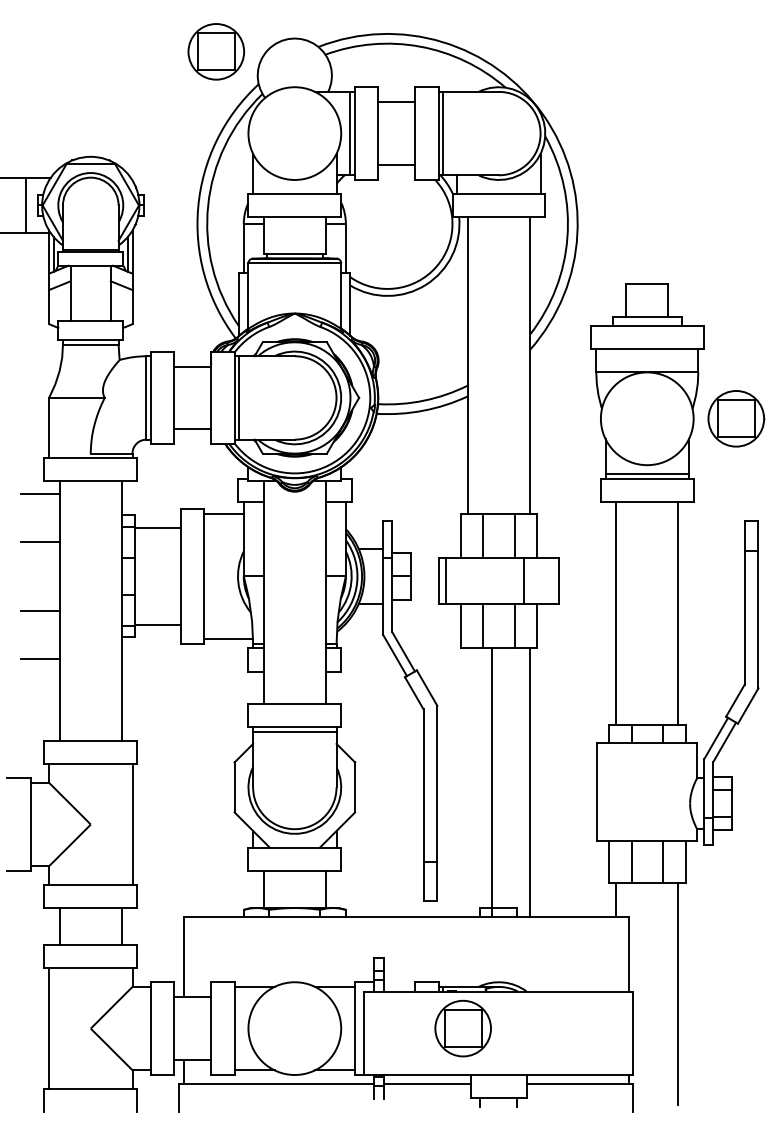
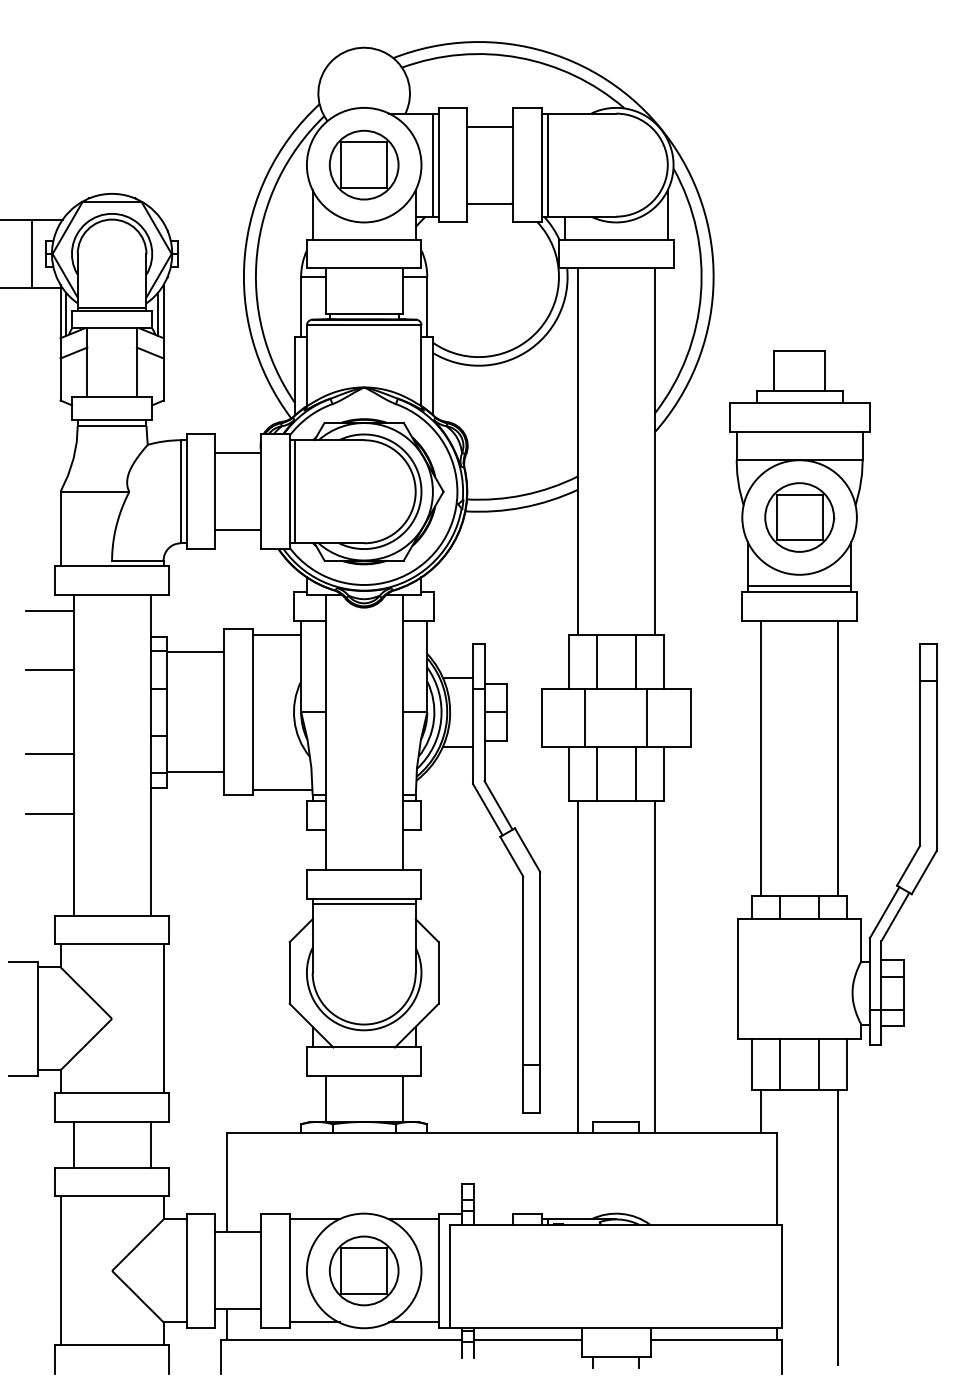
part: (215, 51) -> (363, 164), moved
part: (736, 418) -> (799, 517), moved
line: (446, 580) -> (585, 717), moved
line: (491, 783) -> (577, 967), moved
part: (462, 1028) -> (363, 1270), moved

